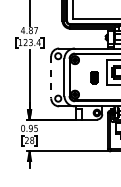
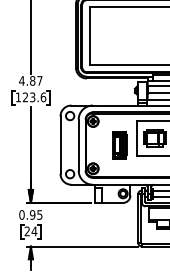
text: (38, 42) -> (43, 97), 123.4 -> 123.6
line: (51, 77) -> (60, 145), dashed -> solid
part: (94, 77) -> (119, 145), size x1.67
text: (32, 140) -> (34, 231), 28 -> 24

